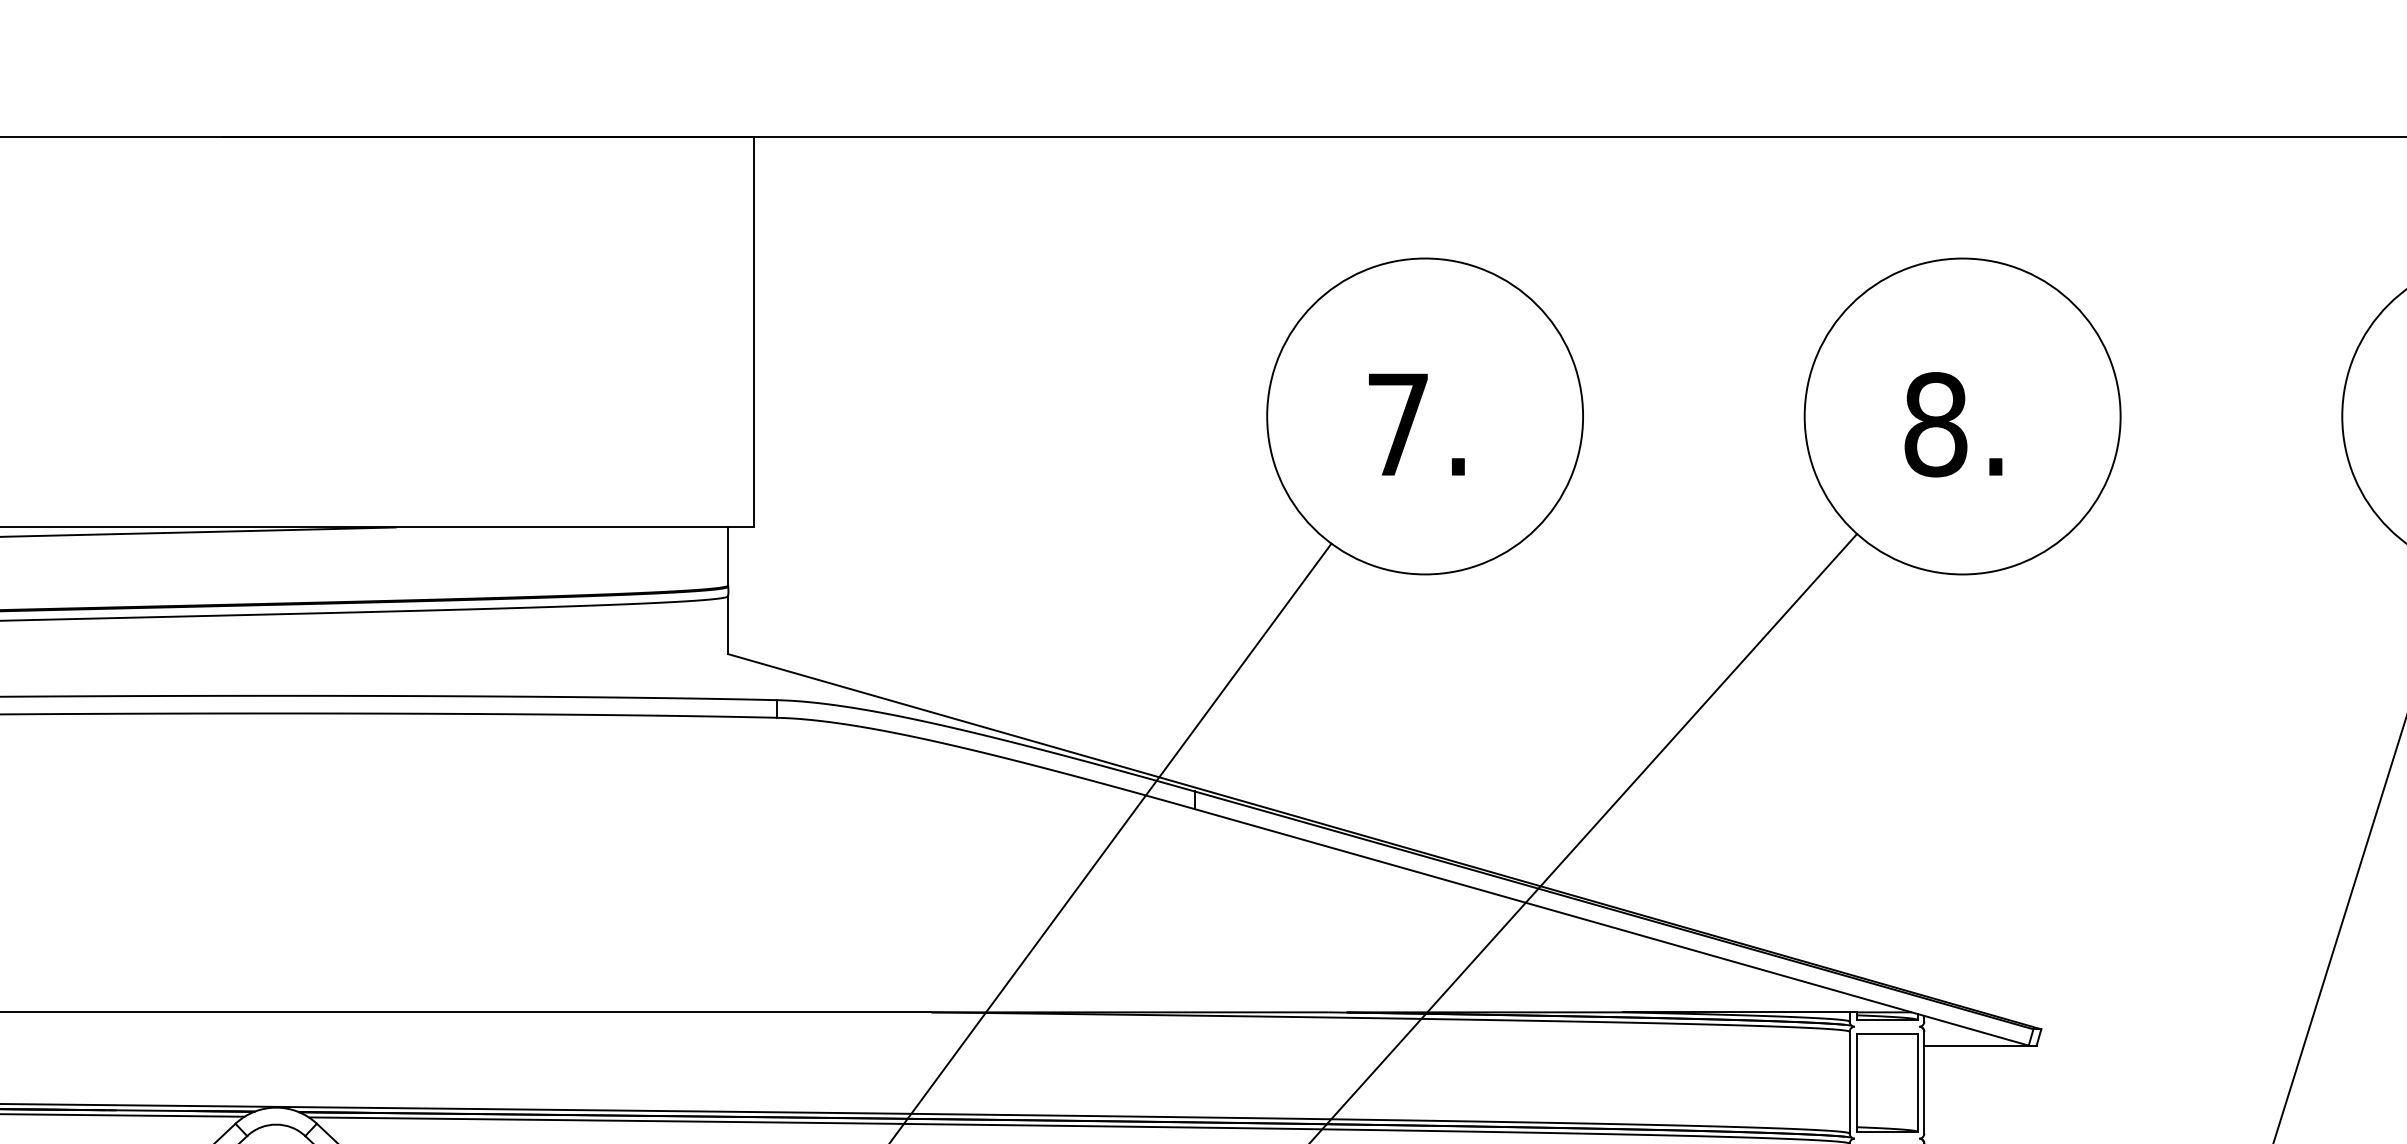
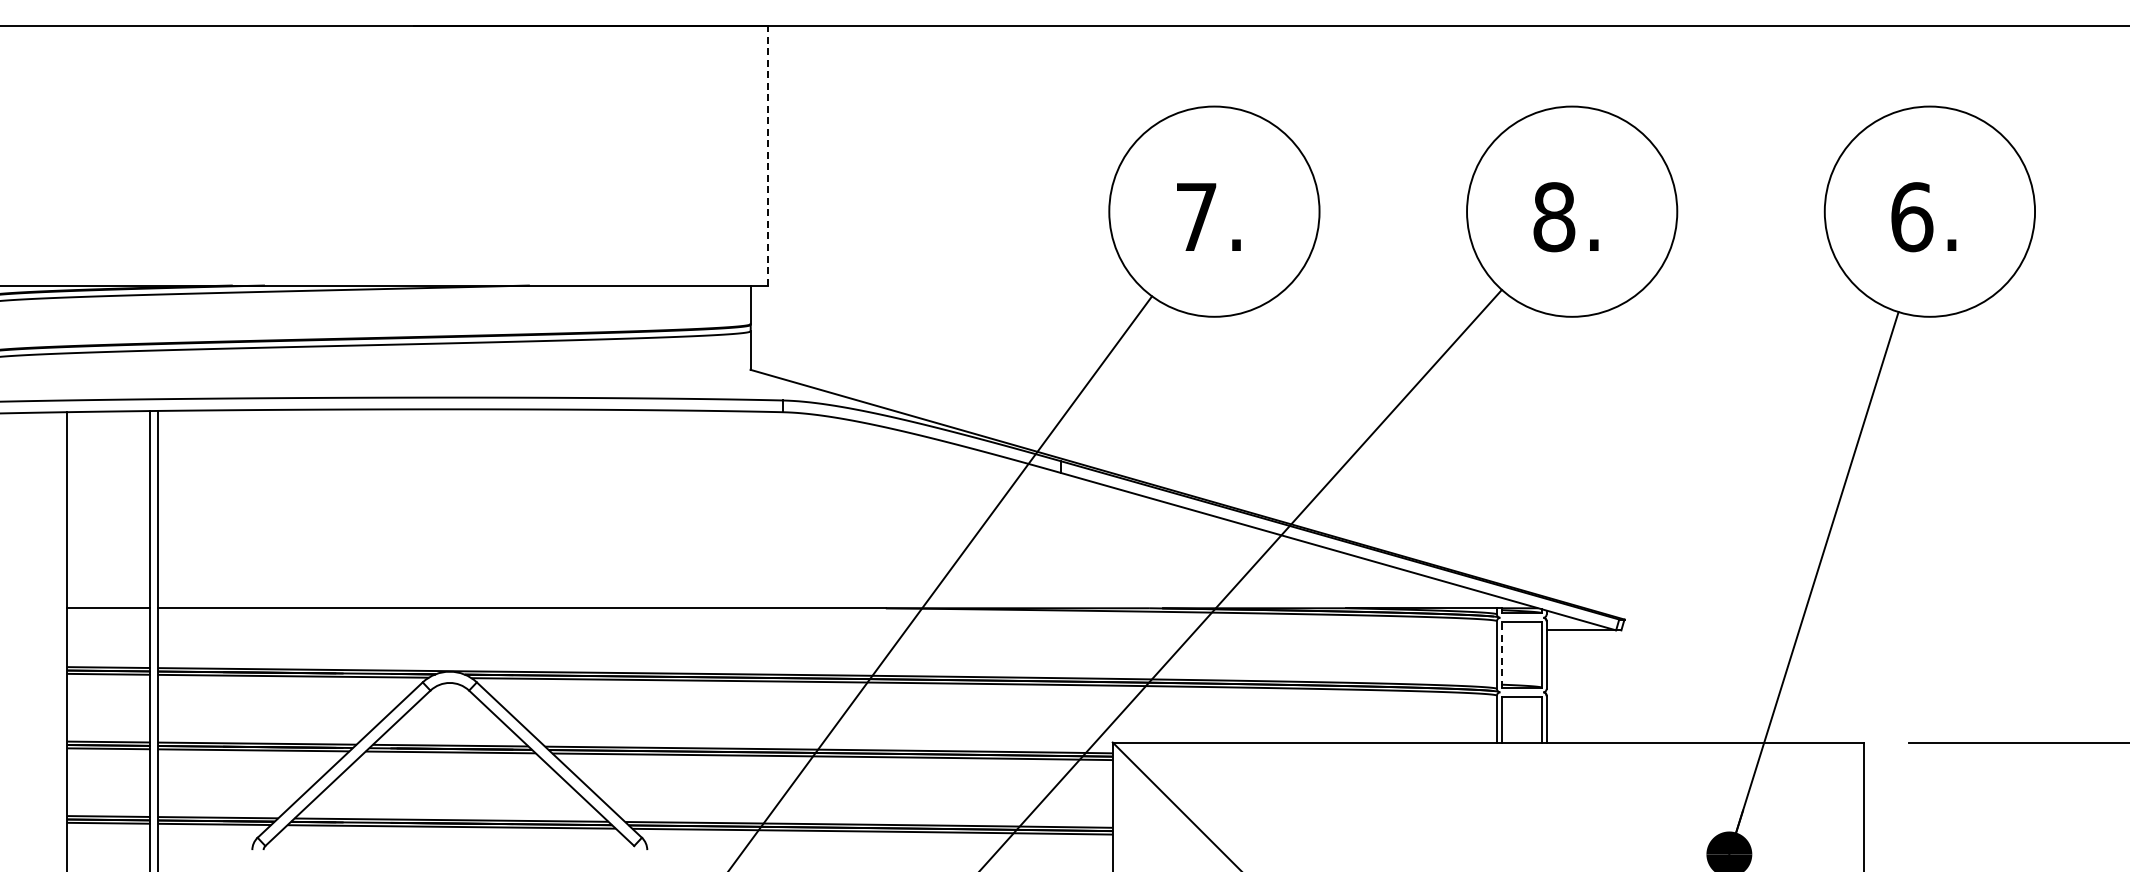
line: (755, 332) -> (768, 155), solid -> dashed
line: (1856, 1083) -> (1501, 655), solid -> dashed

